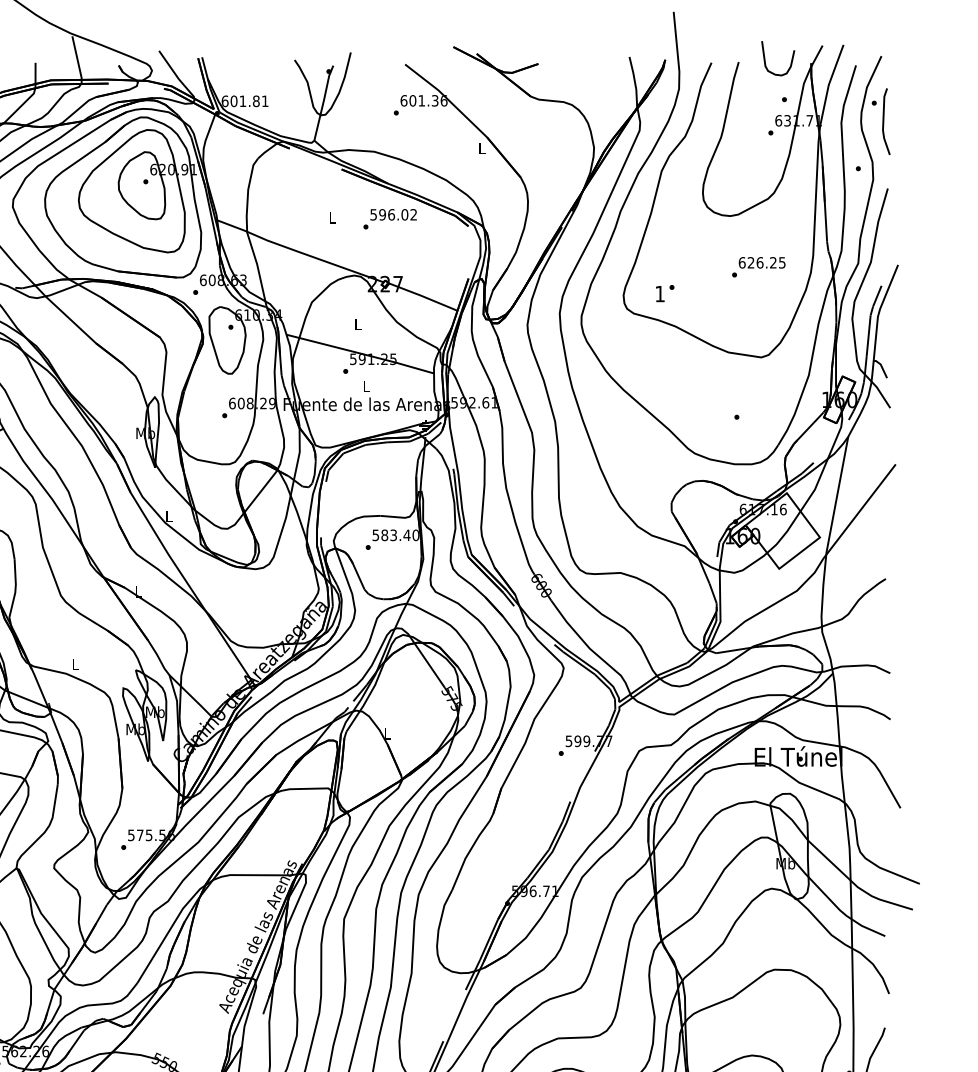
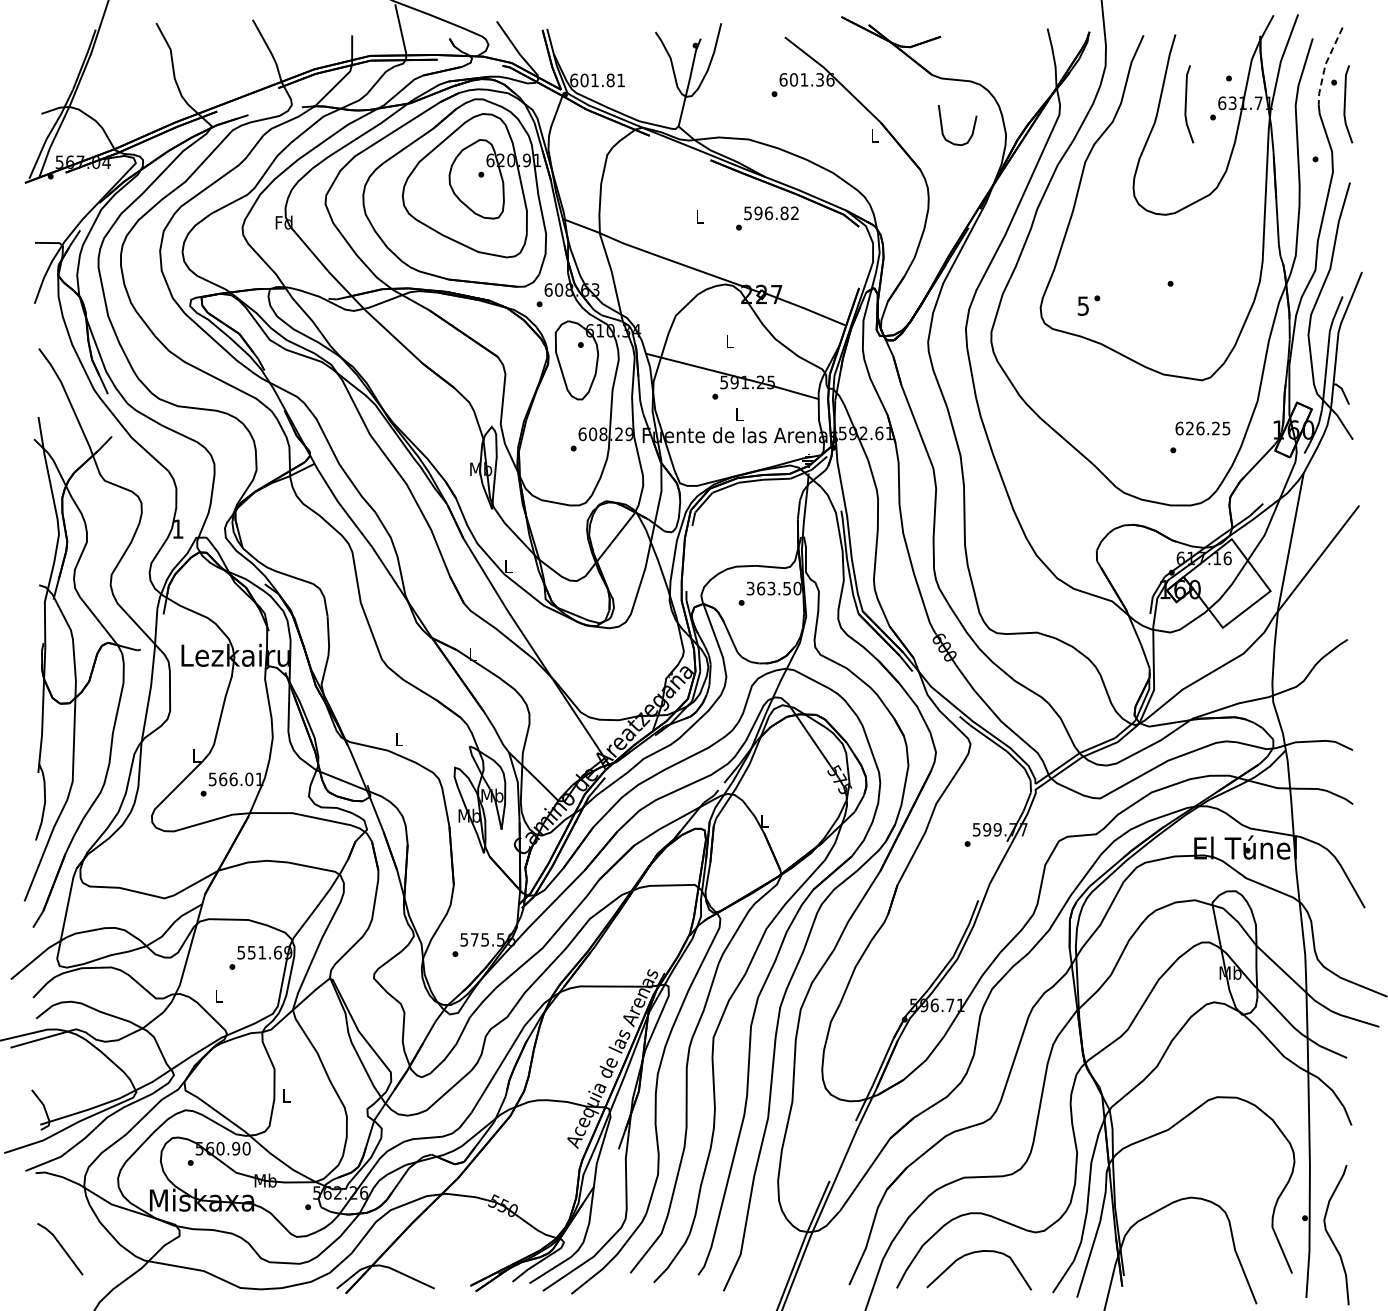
curve: (766, 62) -> (943, 130), moved
line: (866, 88) -> (1325, 65), solid -> dashed
line: (748, 121) -> (1186, 104), added
text: (404, 214) -> (784, 212), 596.02 -> 596.82
text: (761, 262) -> (1202, 428), moved
text: (659, 293) -> (1082, 305), 1 -> 5
text: (391, 535) -> (769, 588), 583.40 -> 363.50

